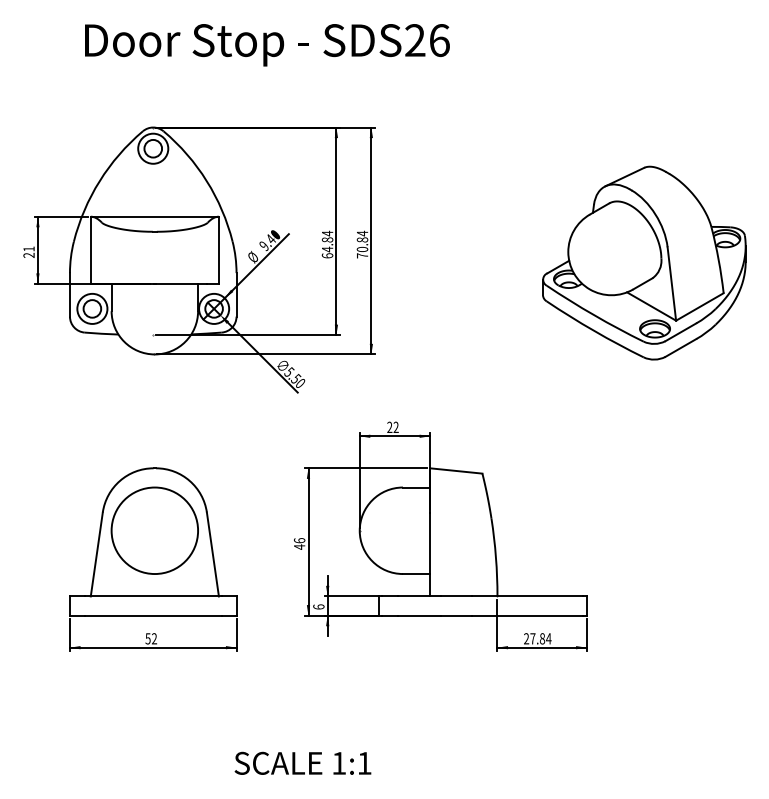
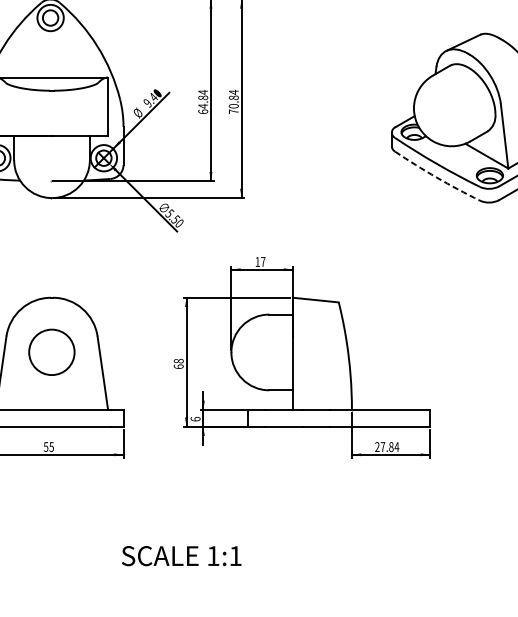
arc: (594, 331) -> (436, 178), solid -> dashed
text: (392, 426) -> (260, 261), 22 -> 17
circle: (154, 530) -> (51, 352), size x0.6
text: (299, 543) -> (178, 363), 46 -> 68
text: (154, 638) -> (51, 446), 52 -> 55

